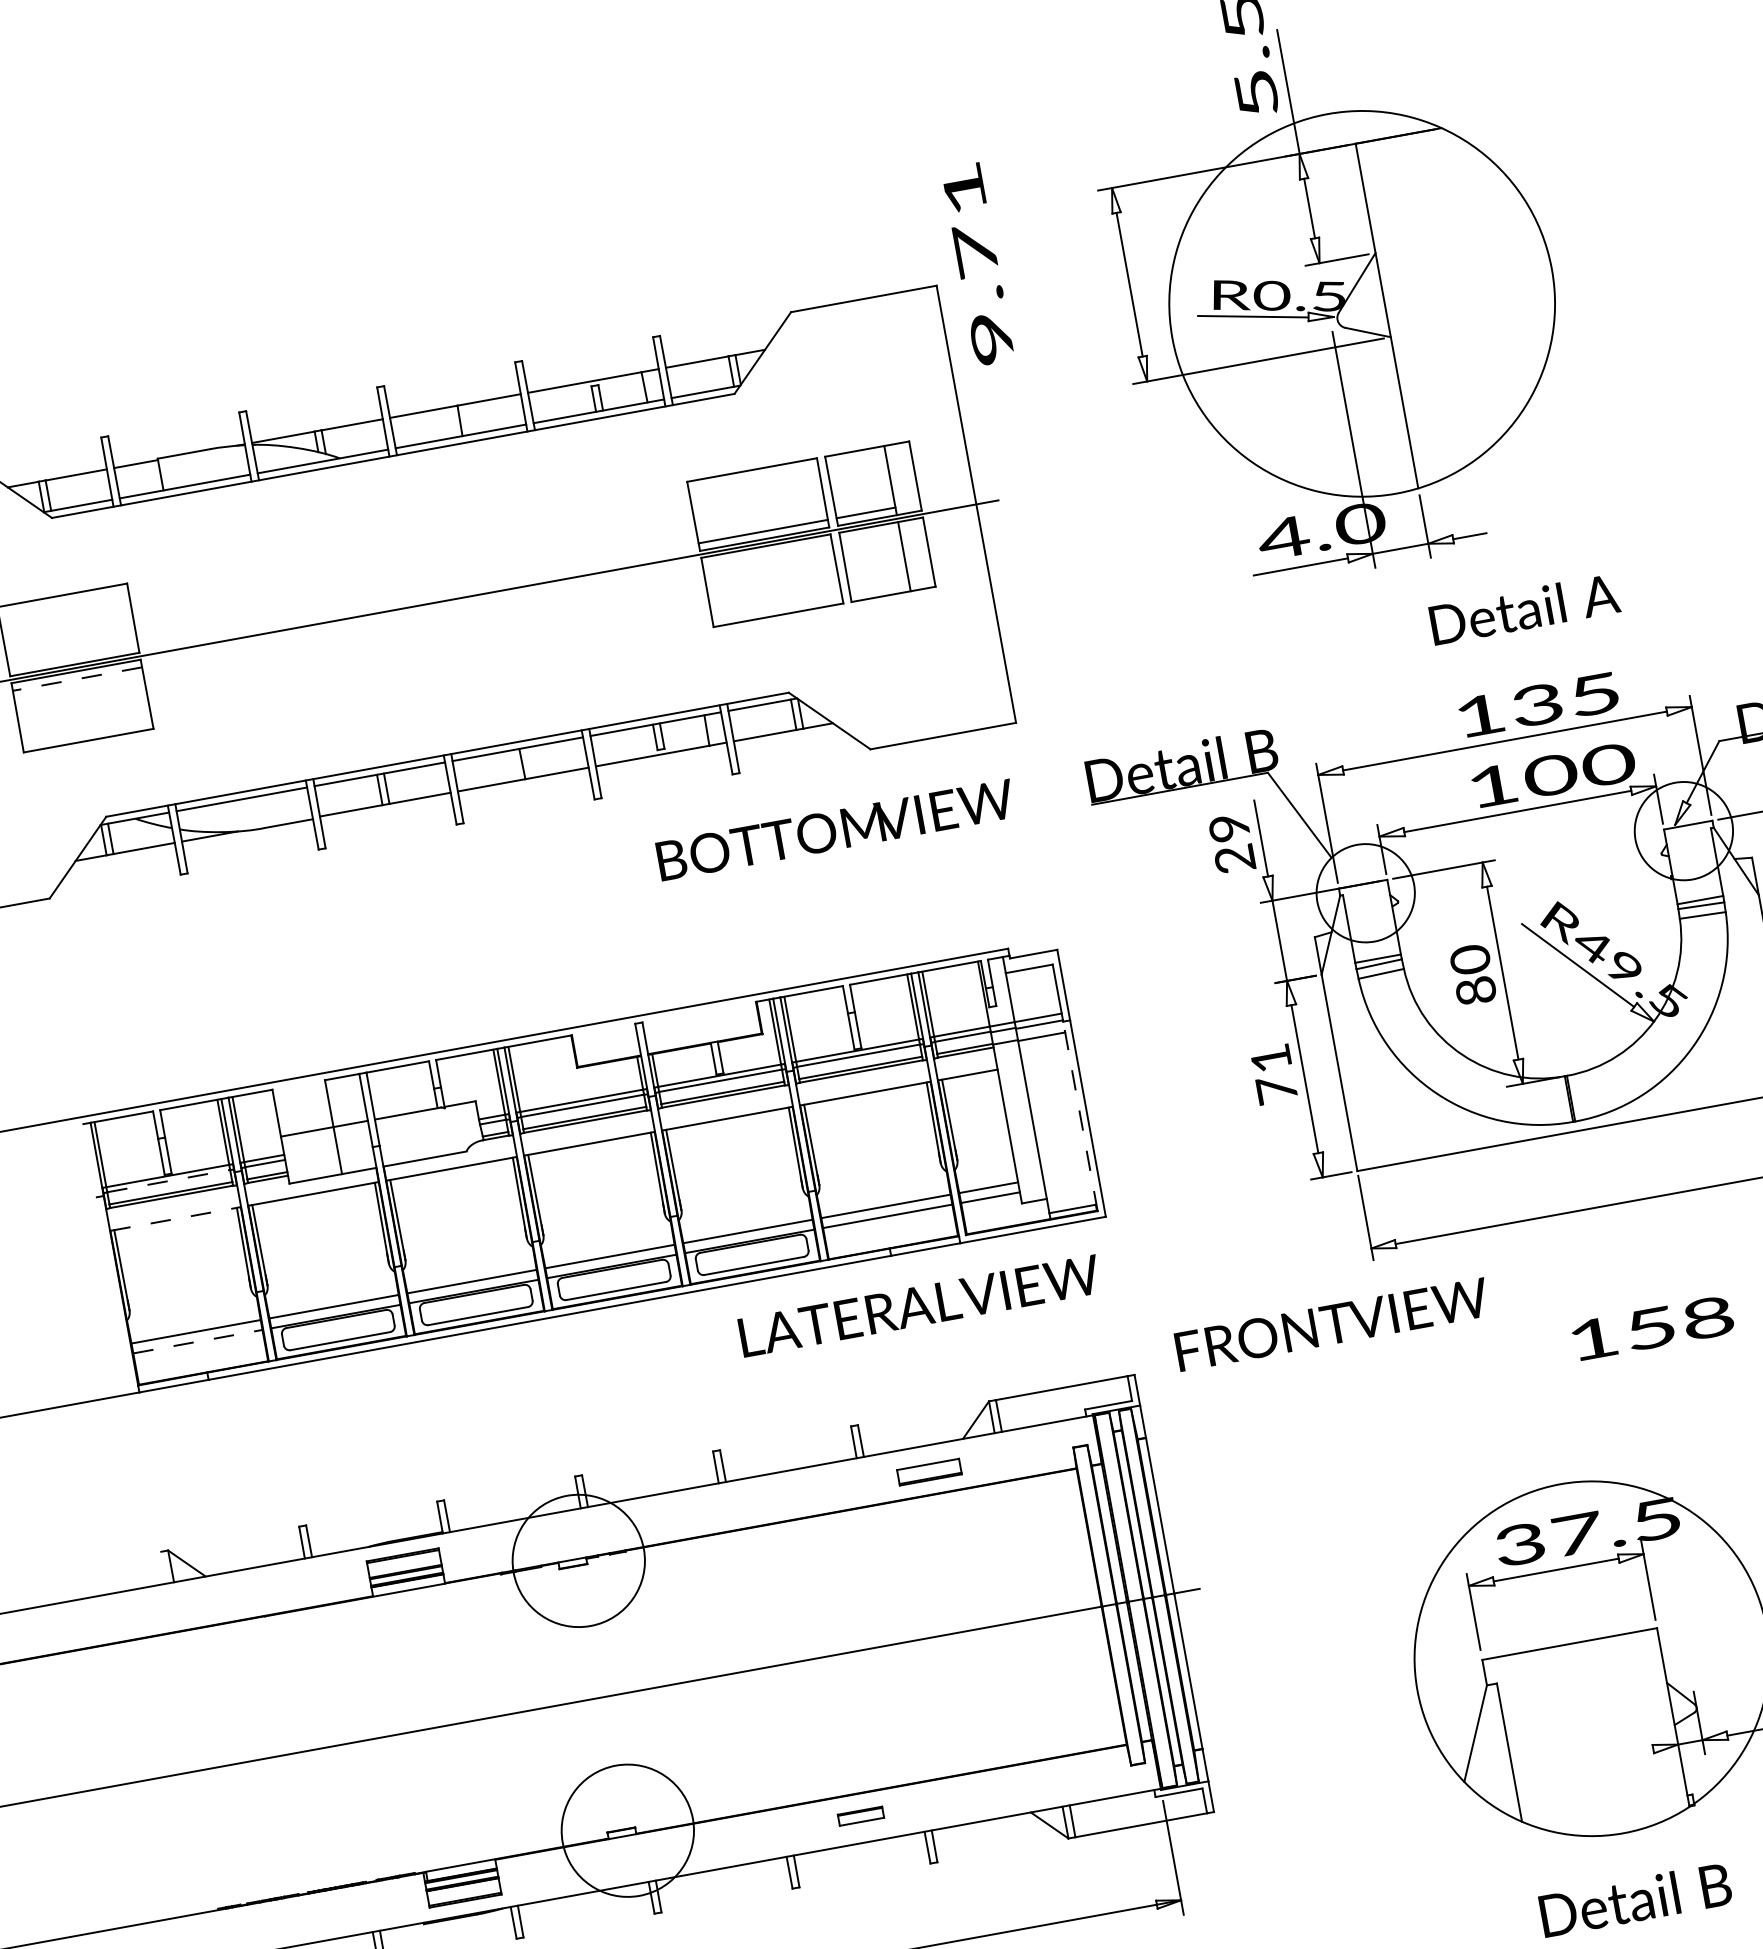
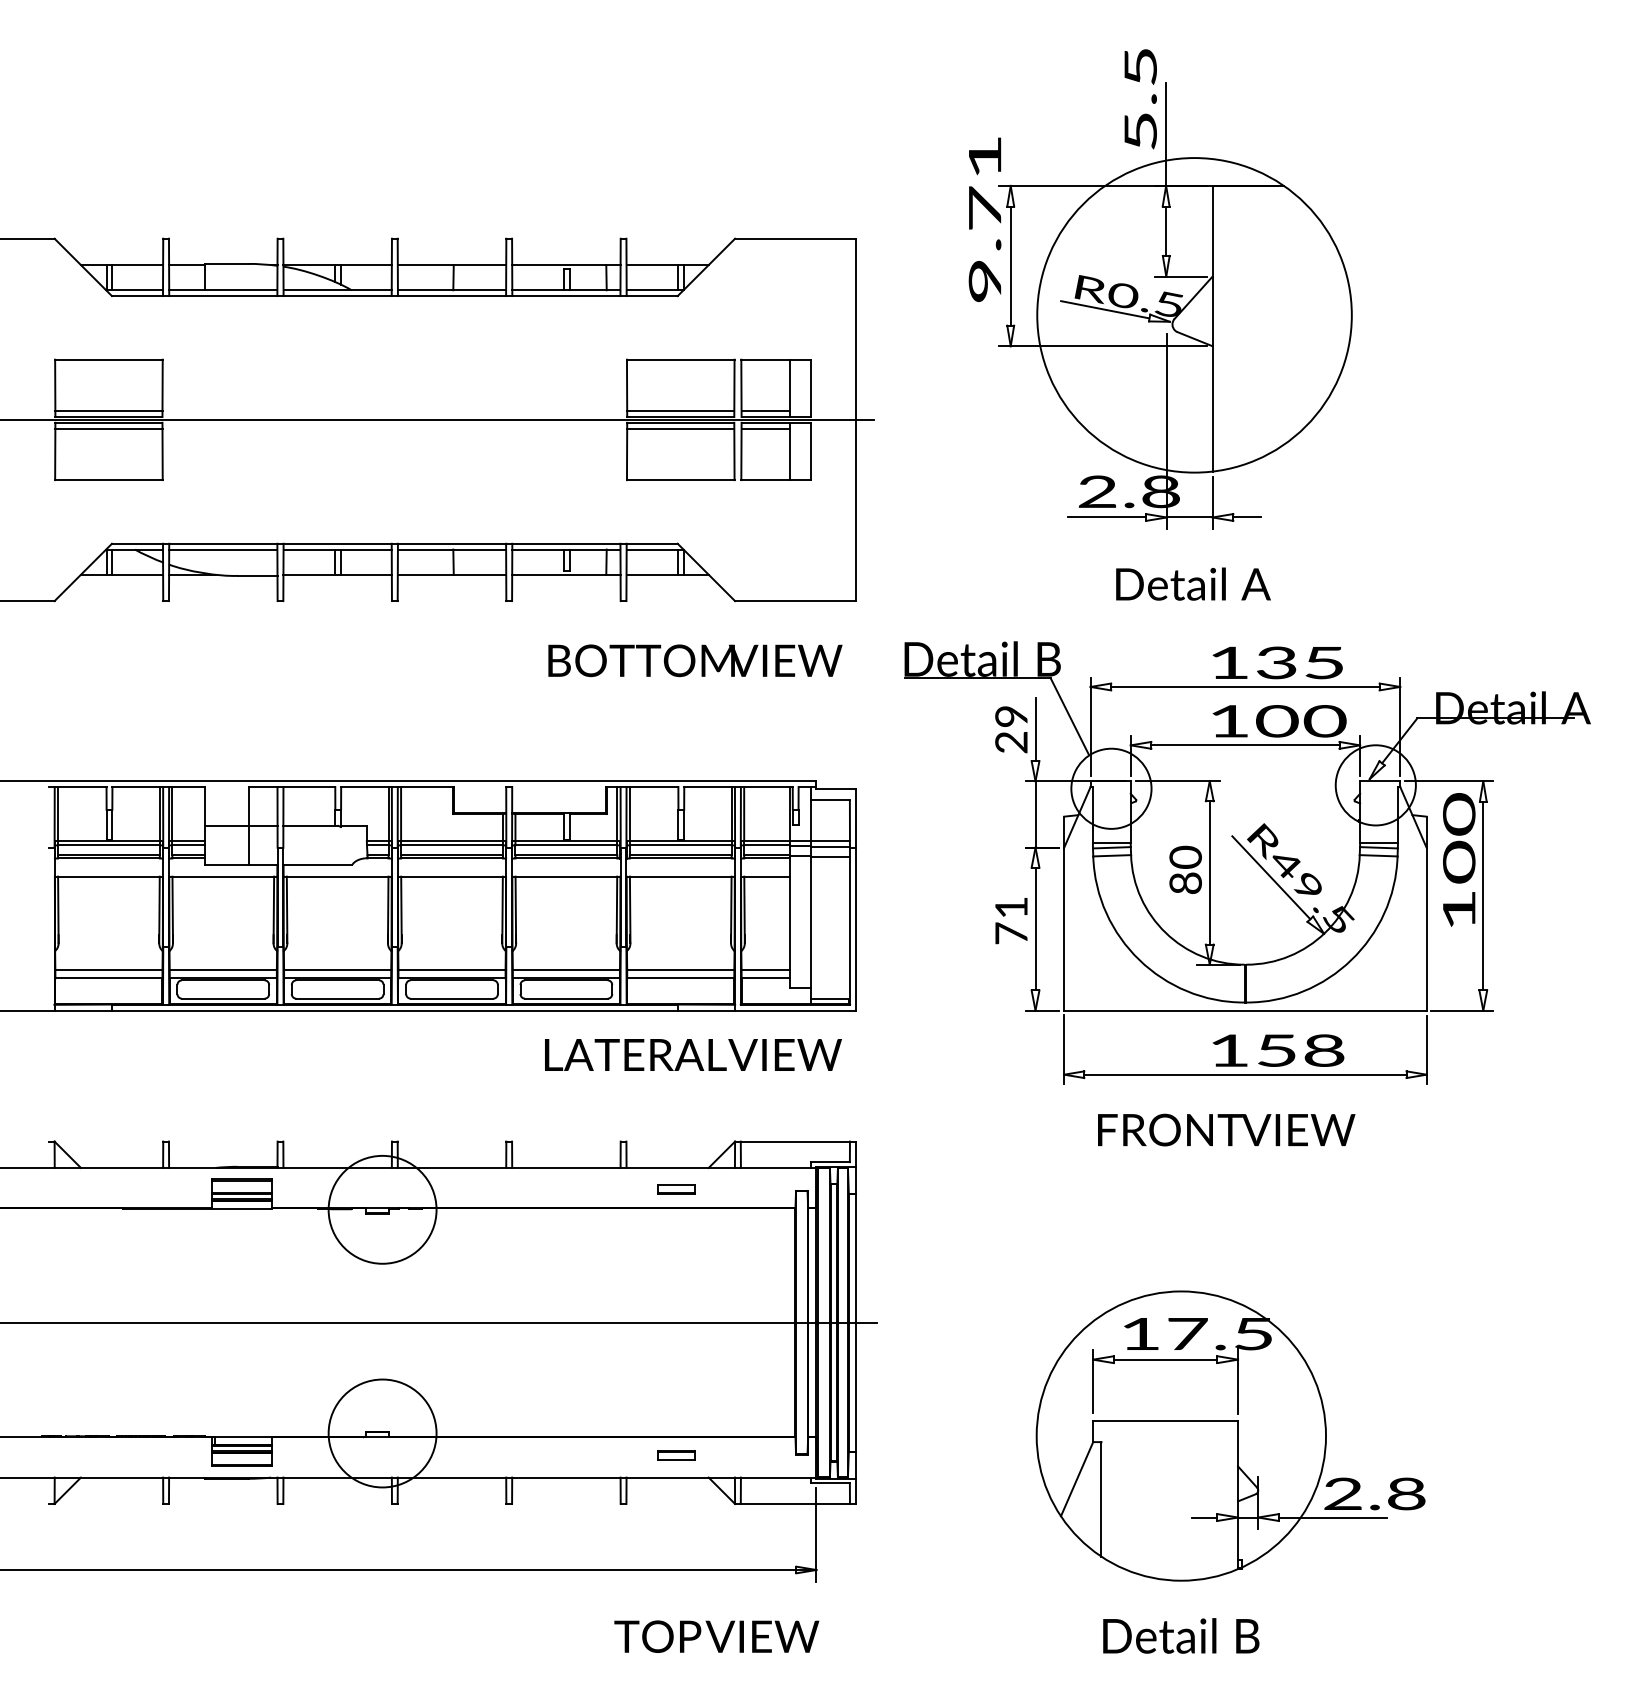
text: (977, 264) -> (984, 219), moved
text: (1321, 530) -> (1128, 491), 4.0 -> 2.8
line: (869, 535) -> (765, 429), added
line: (767, 554) -> (680, 429), added
text: (1524, 608) -> (1193, 583), moved
line: (72, 656) -> (108, 410), added
line: (77, 679) -> (108, 429), dashed -> solid
line: (1079, 1116) -> (849, 926), dashed -> solid
line: (168, 1181) -> (108, 845), dashed -> solid
line: (176, 1218) -> (109, 876), dashed -> solid
text: (1331, 1323) -> (1226, 1129), moved
text: (1652, 1327) -> (1278, 1050), moved
line: (197, 1341) -> (108, 978), dashed -> solid
part: (928, 1471) -> (676, 1189), size x0.71
text: (1518, 1544) -> (1139, 1333), 37.5 -> 17.5
line: (1637, 1751) -> (1204, 1517), added
part: (860, 1815) -> (676, 1455), moved

